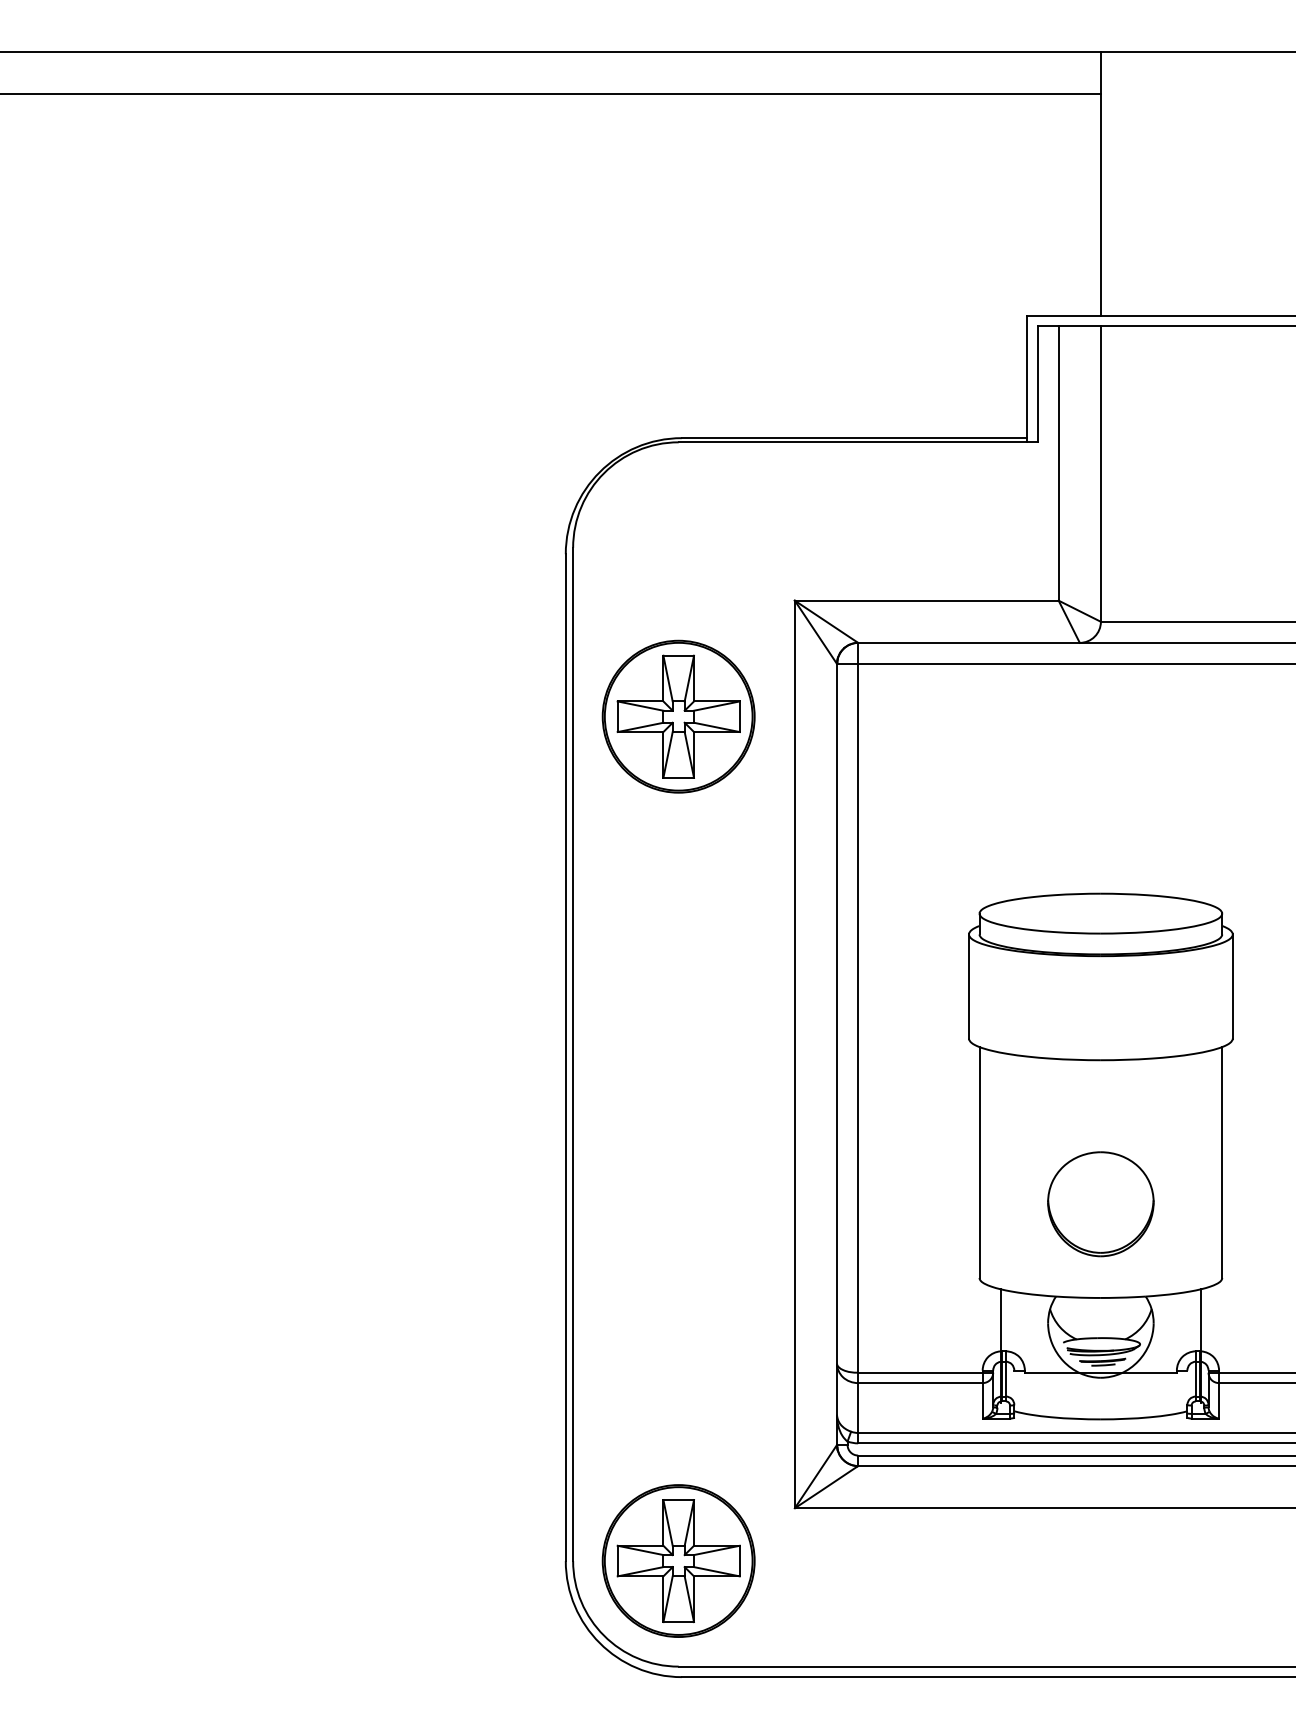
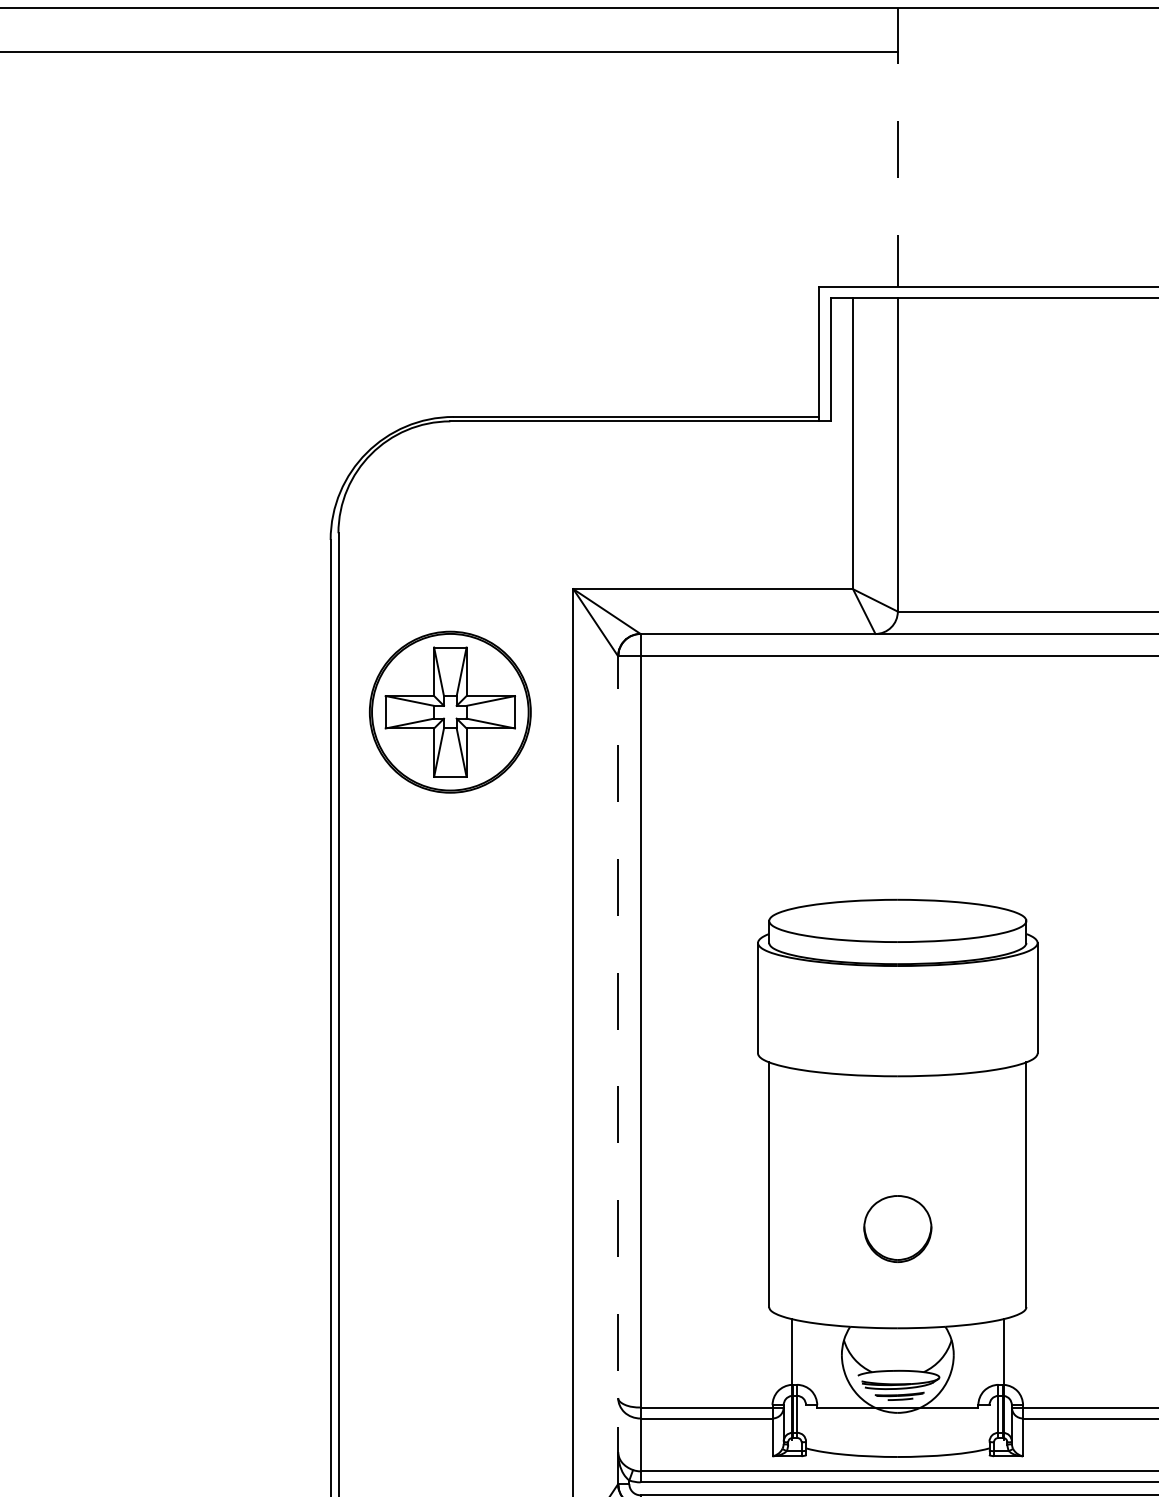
line: (1100, 183) -> (897, 147), solid -> dashed
line: (837, 1054) -> (618, 1070), solid -> dashed
part: (1100, 1204) -> (897, 1229), size x0.6

